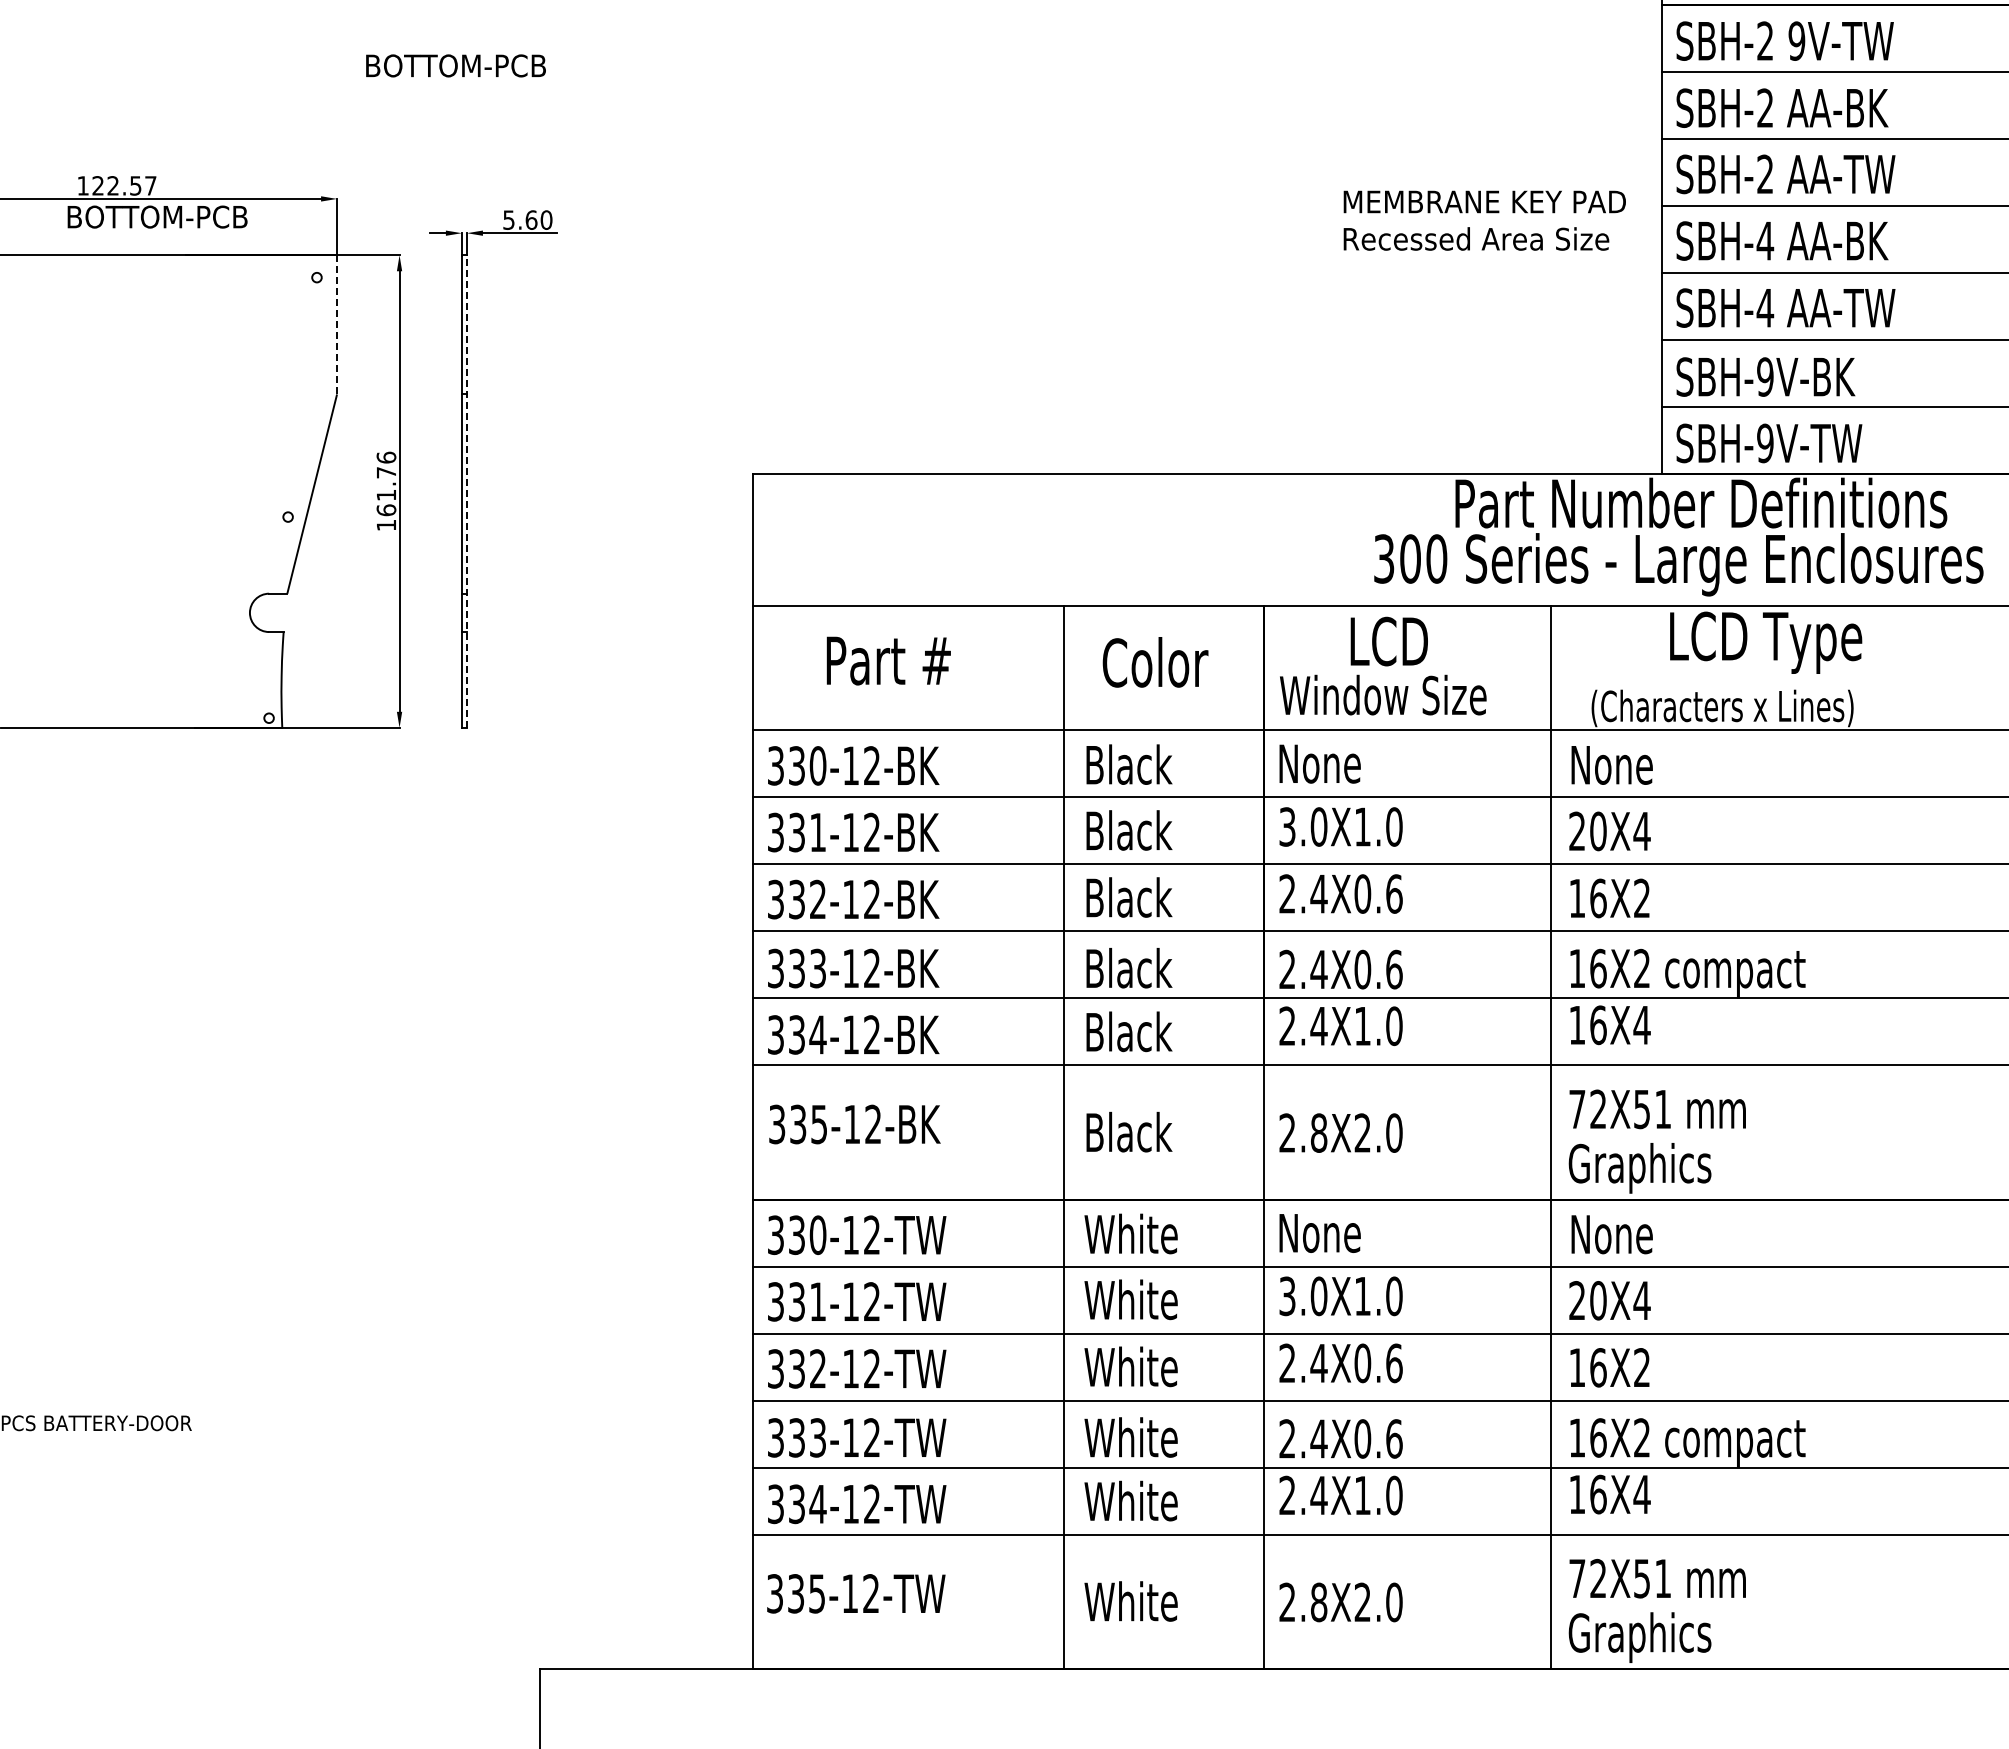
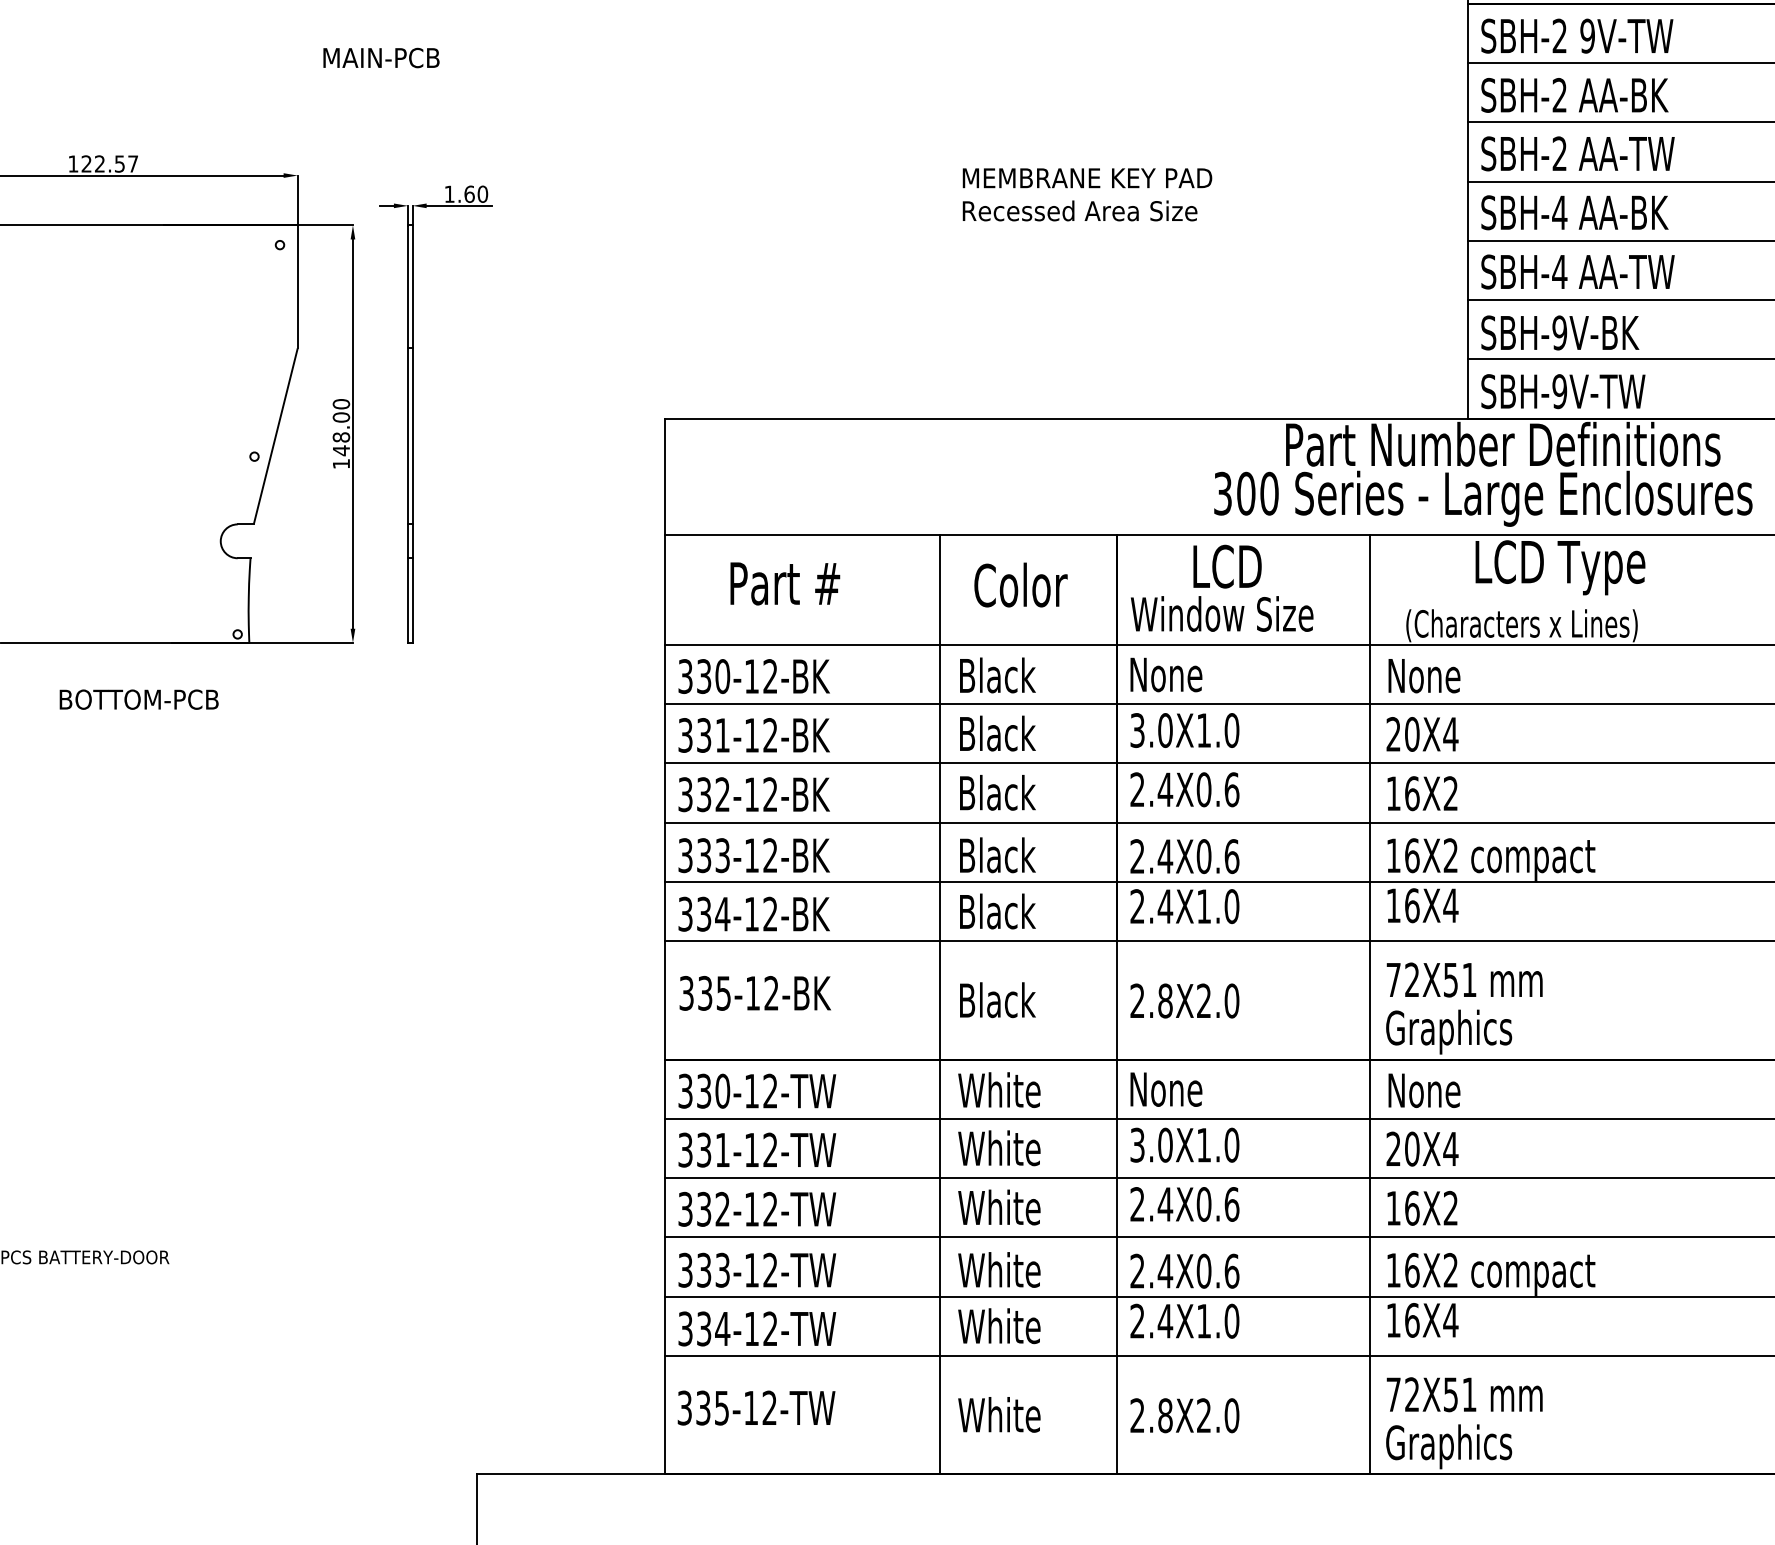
text: (456, 65) -> (403, 57), BOTTOM-PCB -> MAIN-PCB
text: (157, 216) -> (139, 699), moved
text: (508, 219) -> (449, 193), 5.60 -> 1.60
text: (1484, 220) -> (1087, 194), moved
line: (337, 324) -> (298, 286), dashed -> solid
text: (386, 483) -> (341, 427), 161.76 -> 148.00
line: (466, 491) -> (412, 434), dashed -> solid

